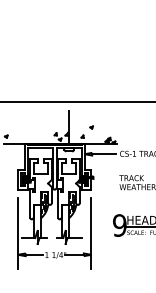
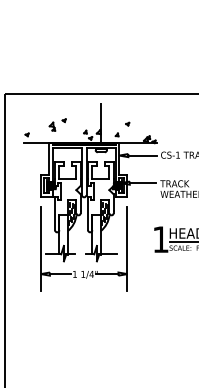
part: (32, 127) -> (57, 124), added
line: (104, 177) -> (142, 183), added
text: (119, 225) -> (160, 239), 9 -> 1

